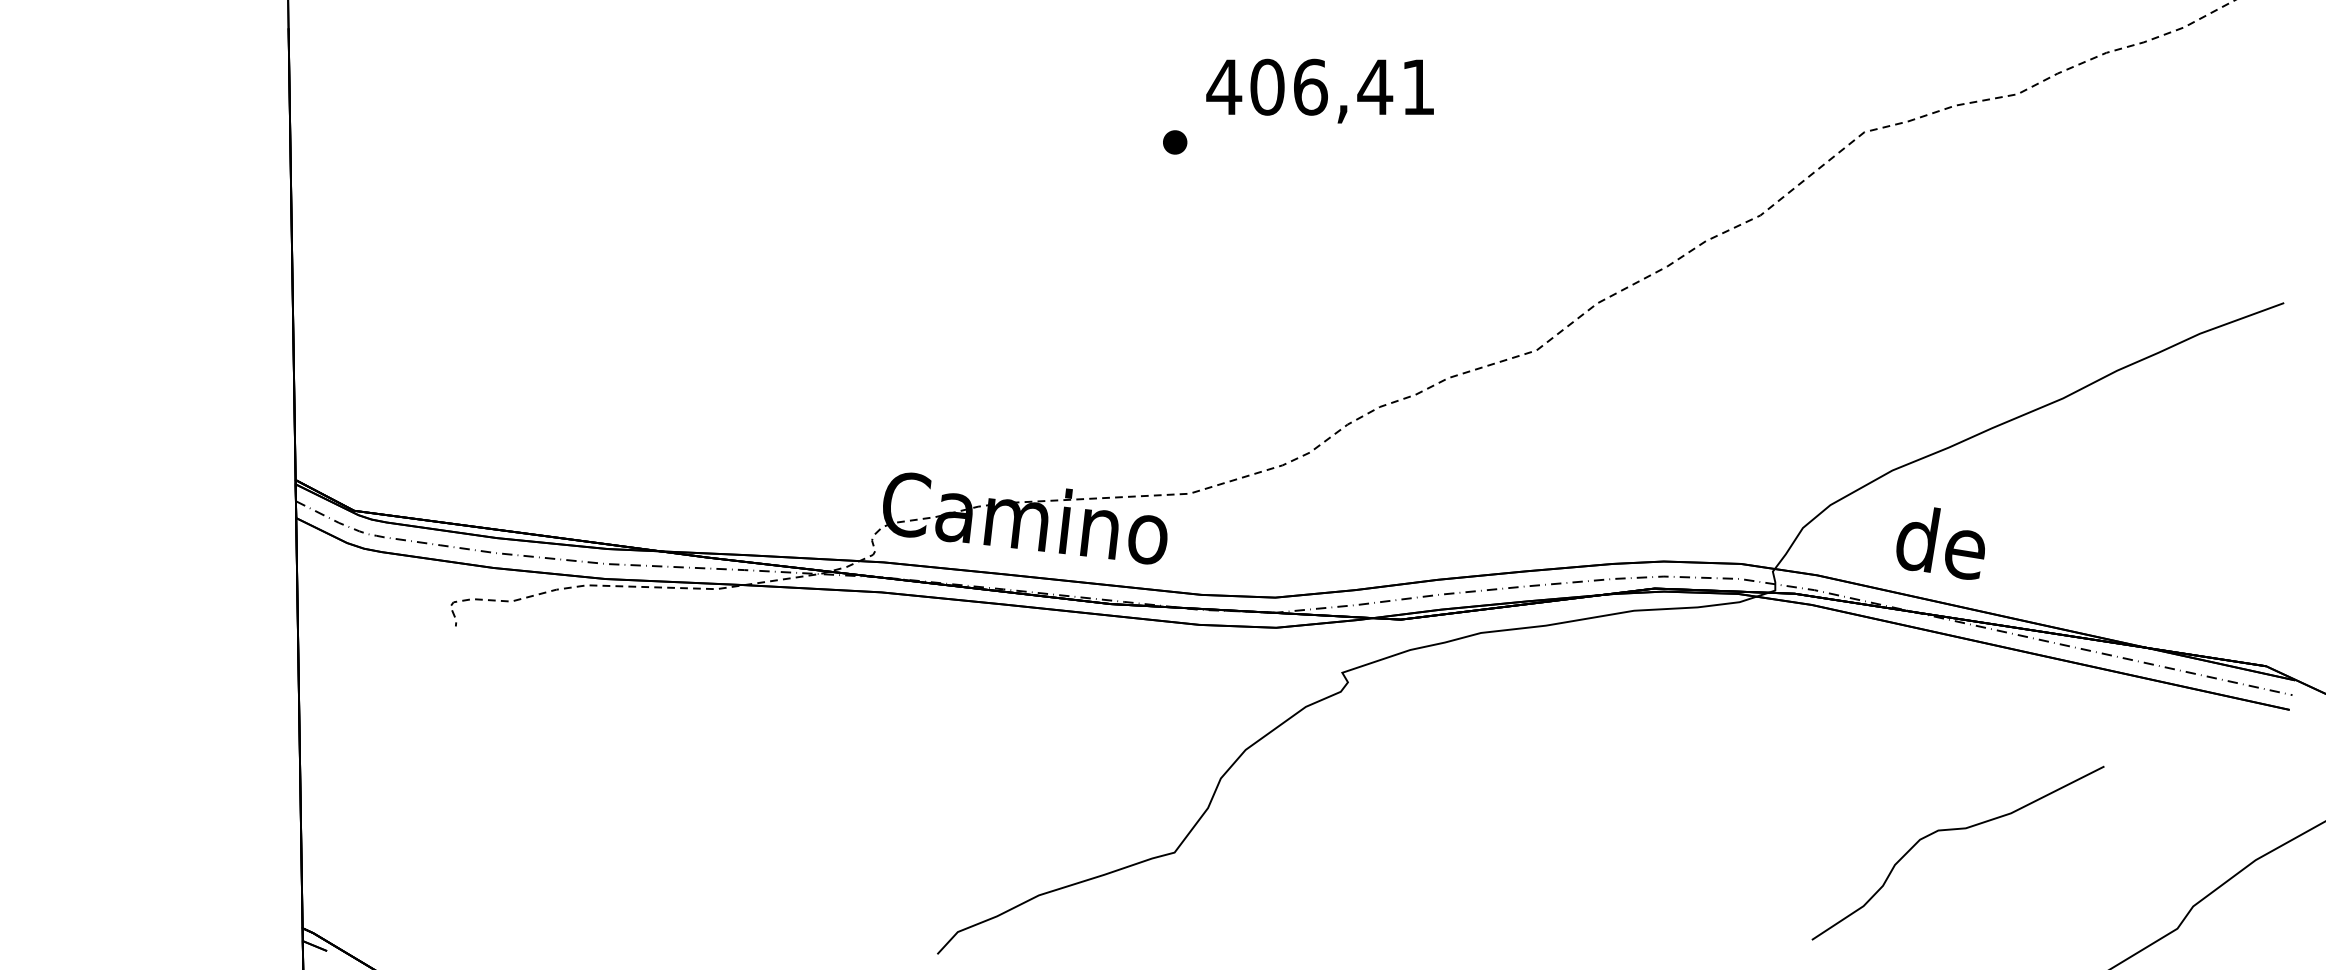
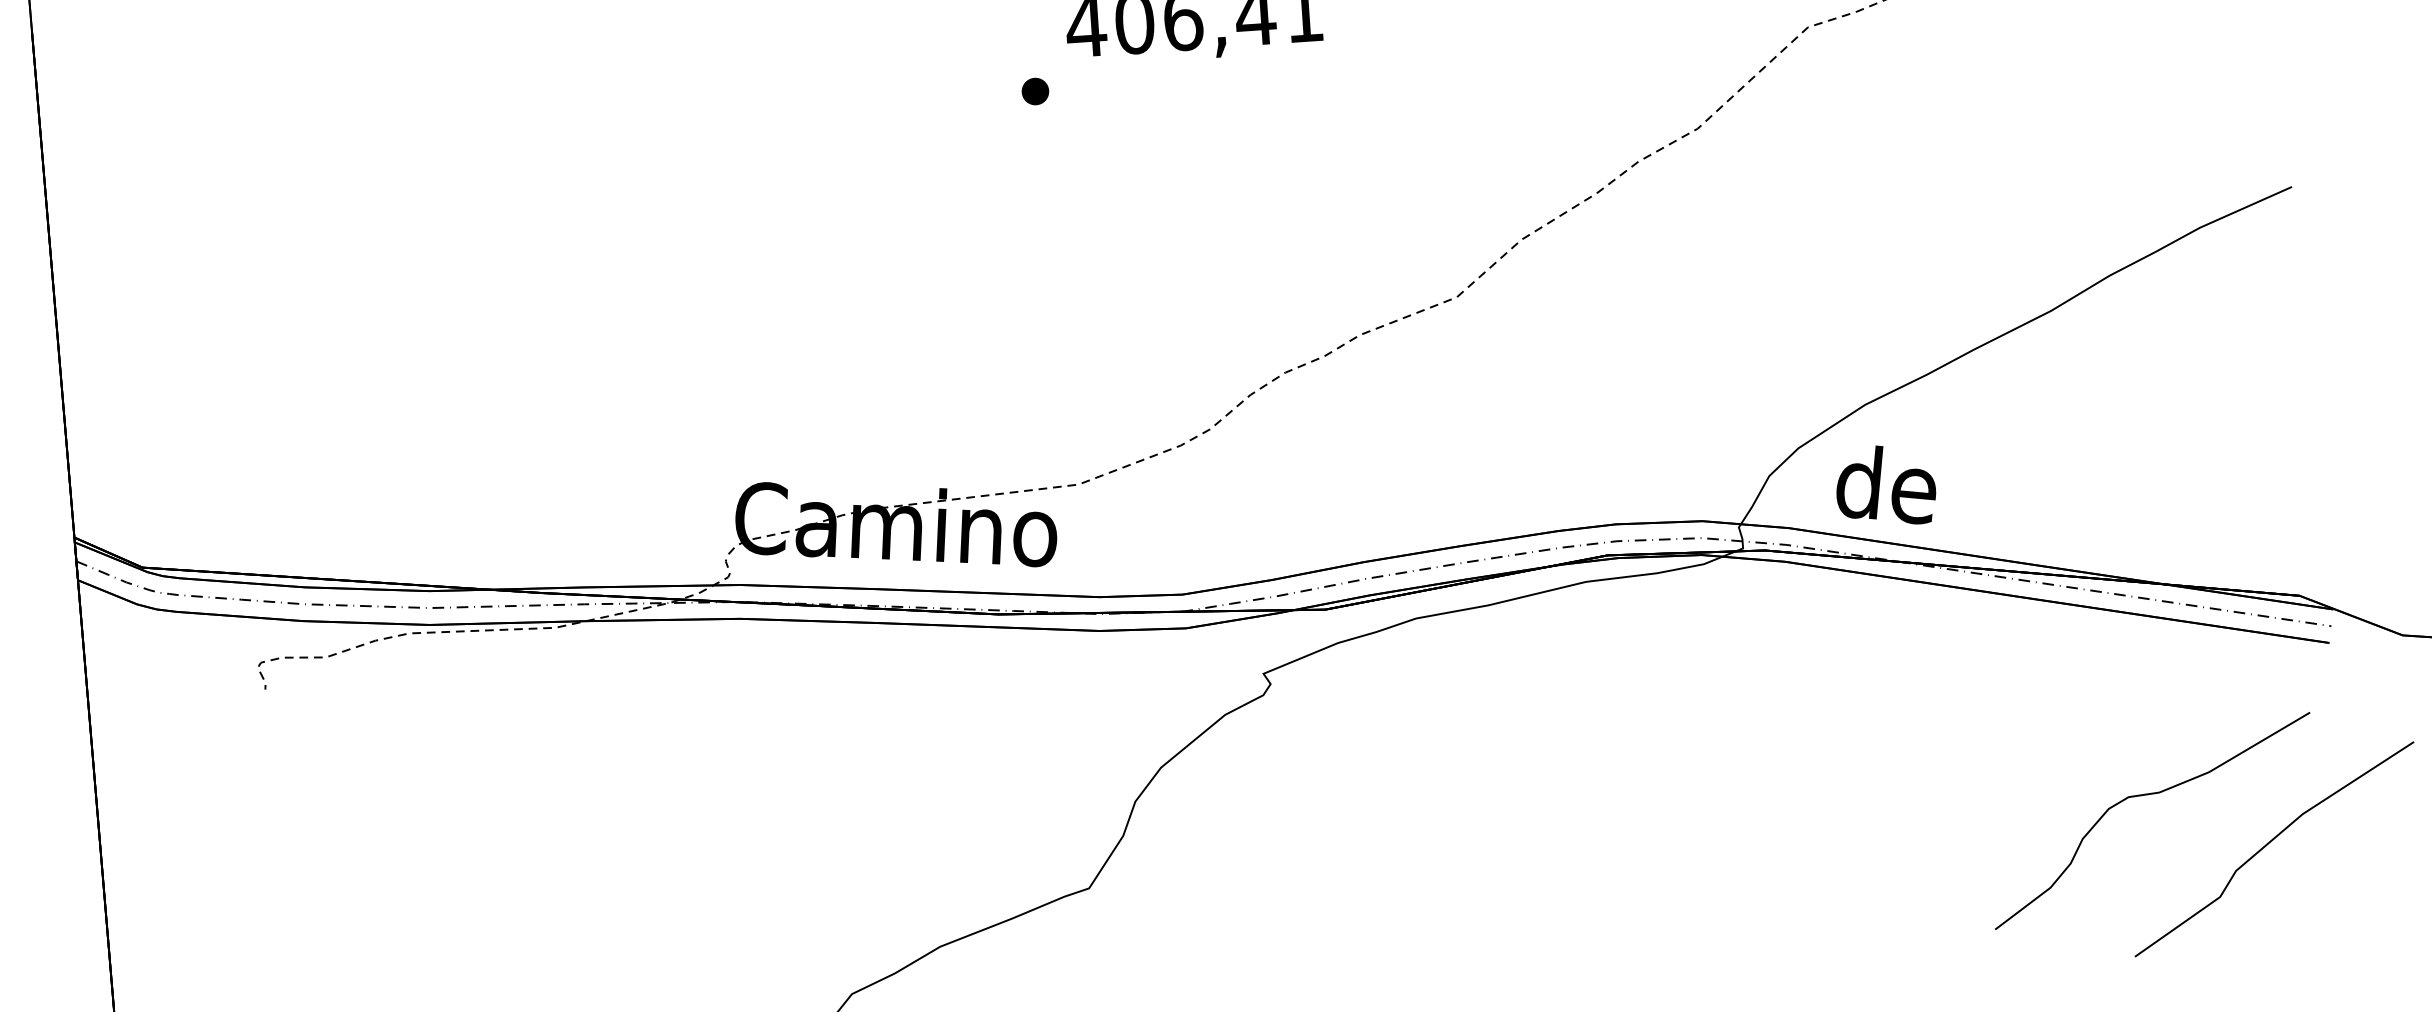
text: (1940, 543) -> (1885, 485), moved
curve: (1955, 830) -> (2147, 795), moved

